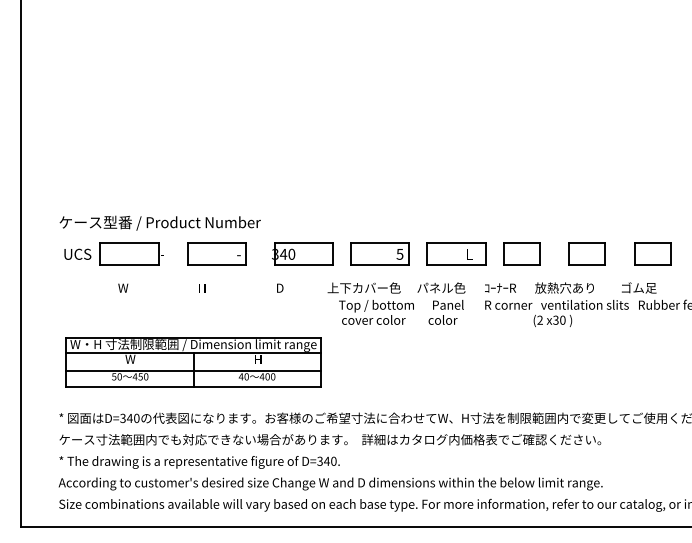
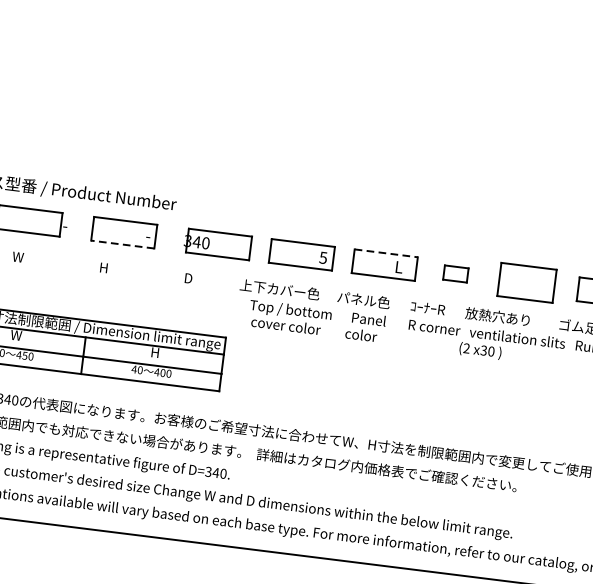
line: (456, 243) -> (386, 253), solid -> dashed
part: (521, 253) -> (455, 273), size x0.6
part: (586, 253) -> (526, 282), size x1.4
line: (216, 264) -> (122, 244), solid -> dashed

